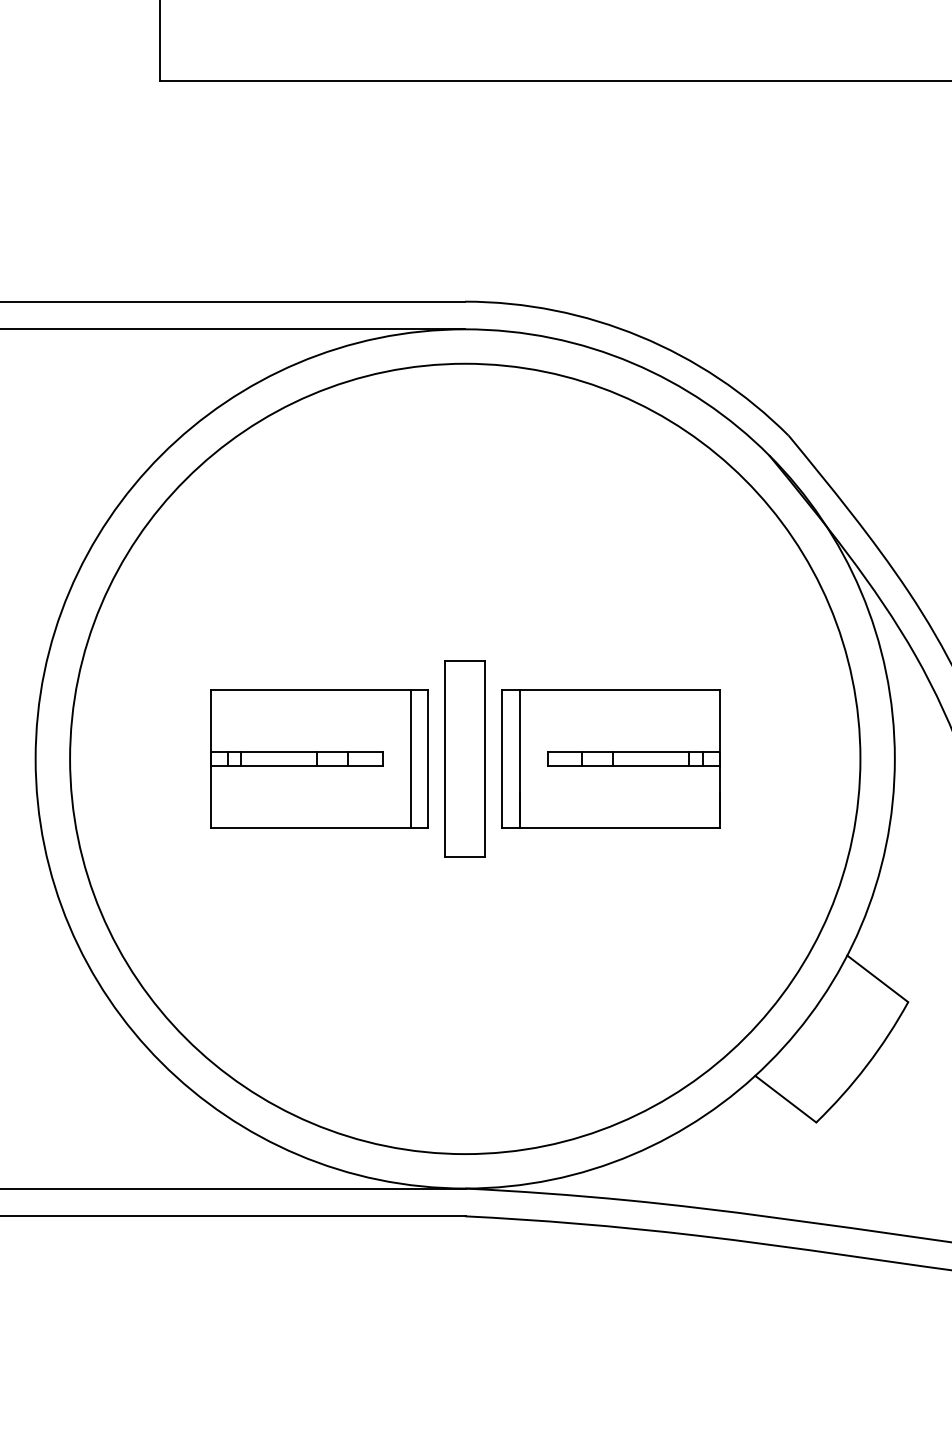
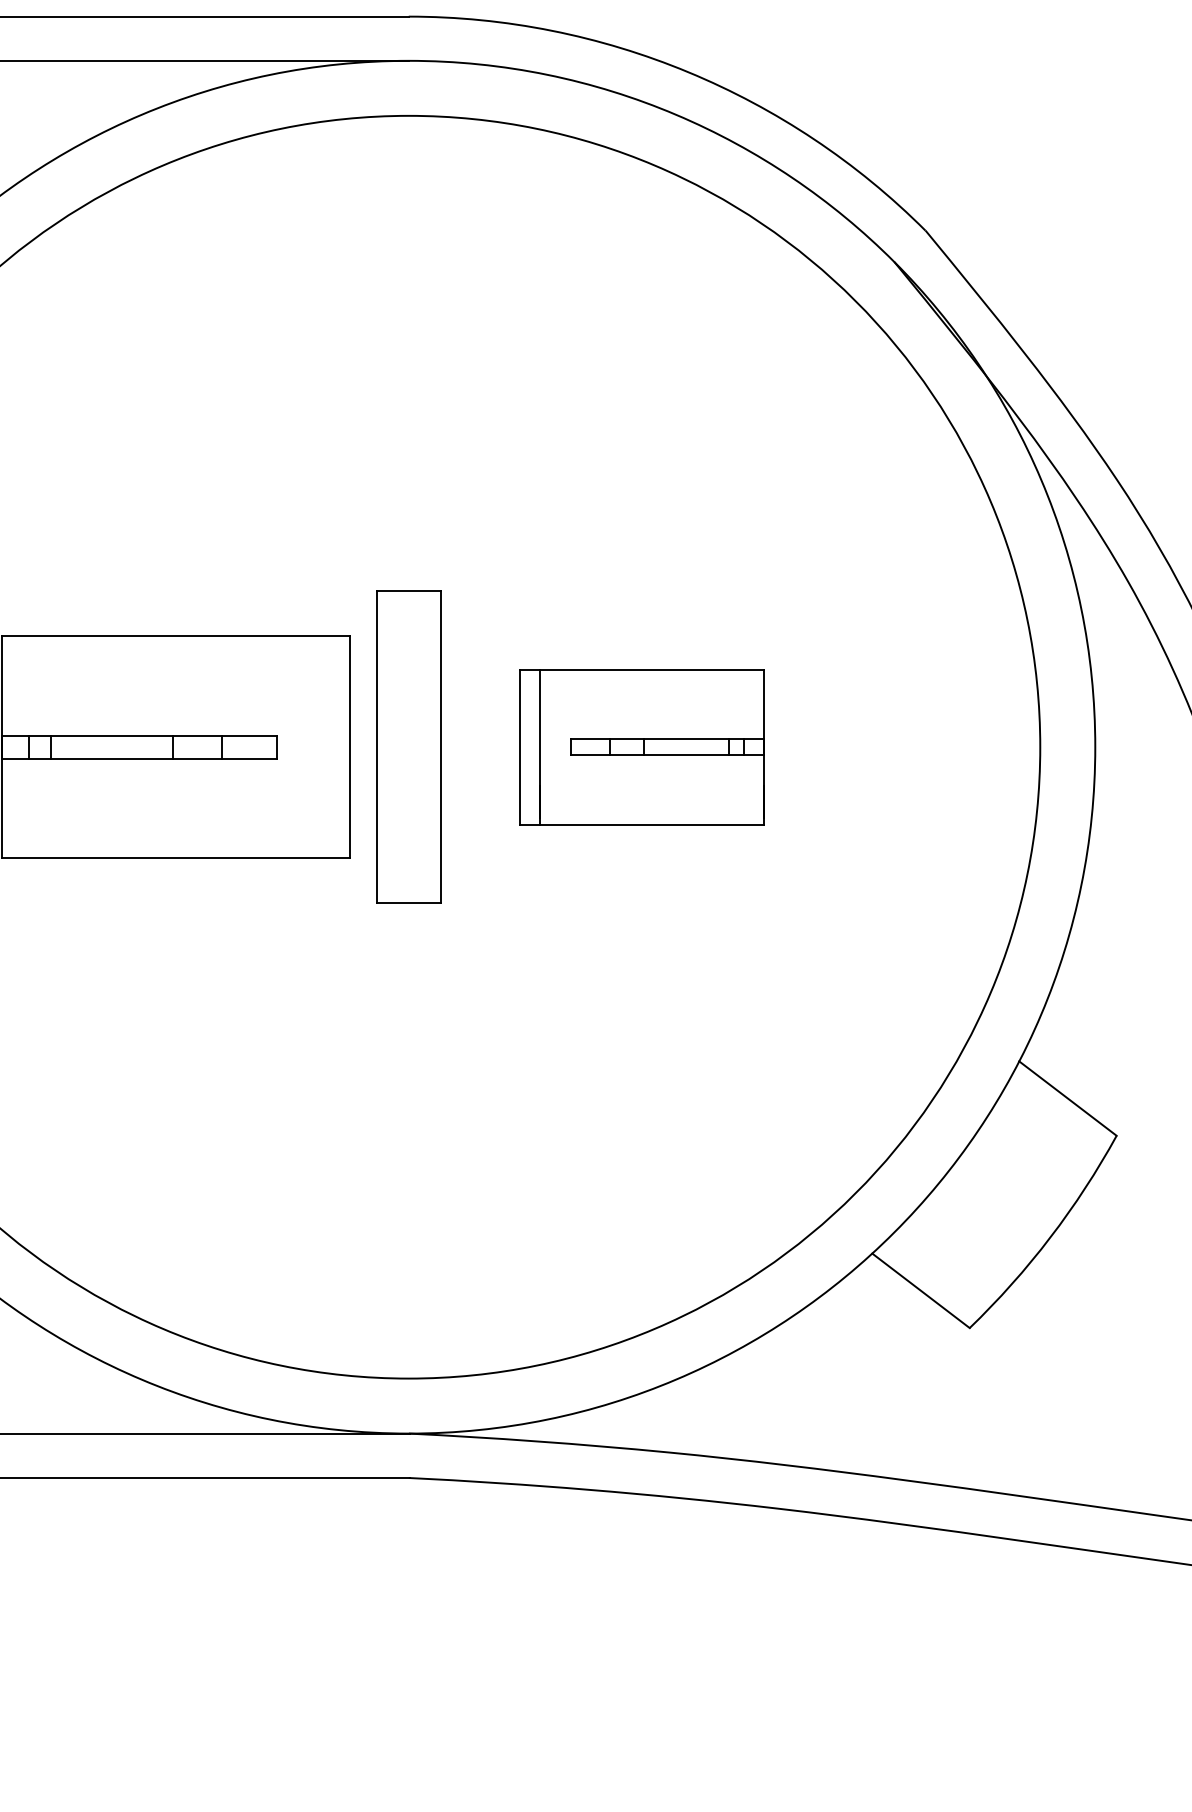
line: (410, 758) -> (321, 746), removed
part: (610, 758) -> (640, 746), size x0.7

